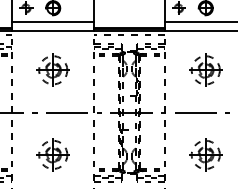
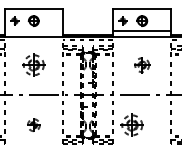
line: (52, 22) -> (33, 31), removed
part: (204, 69) -> (141, 64), size x0.7
part: (52, 153) -> (33, 124), size x0.6
part: (204, 153) -> (131, 124), moved

